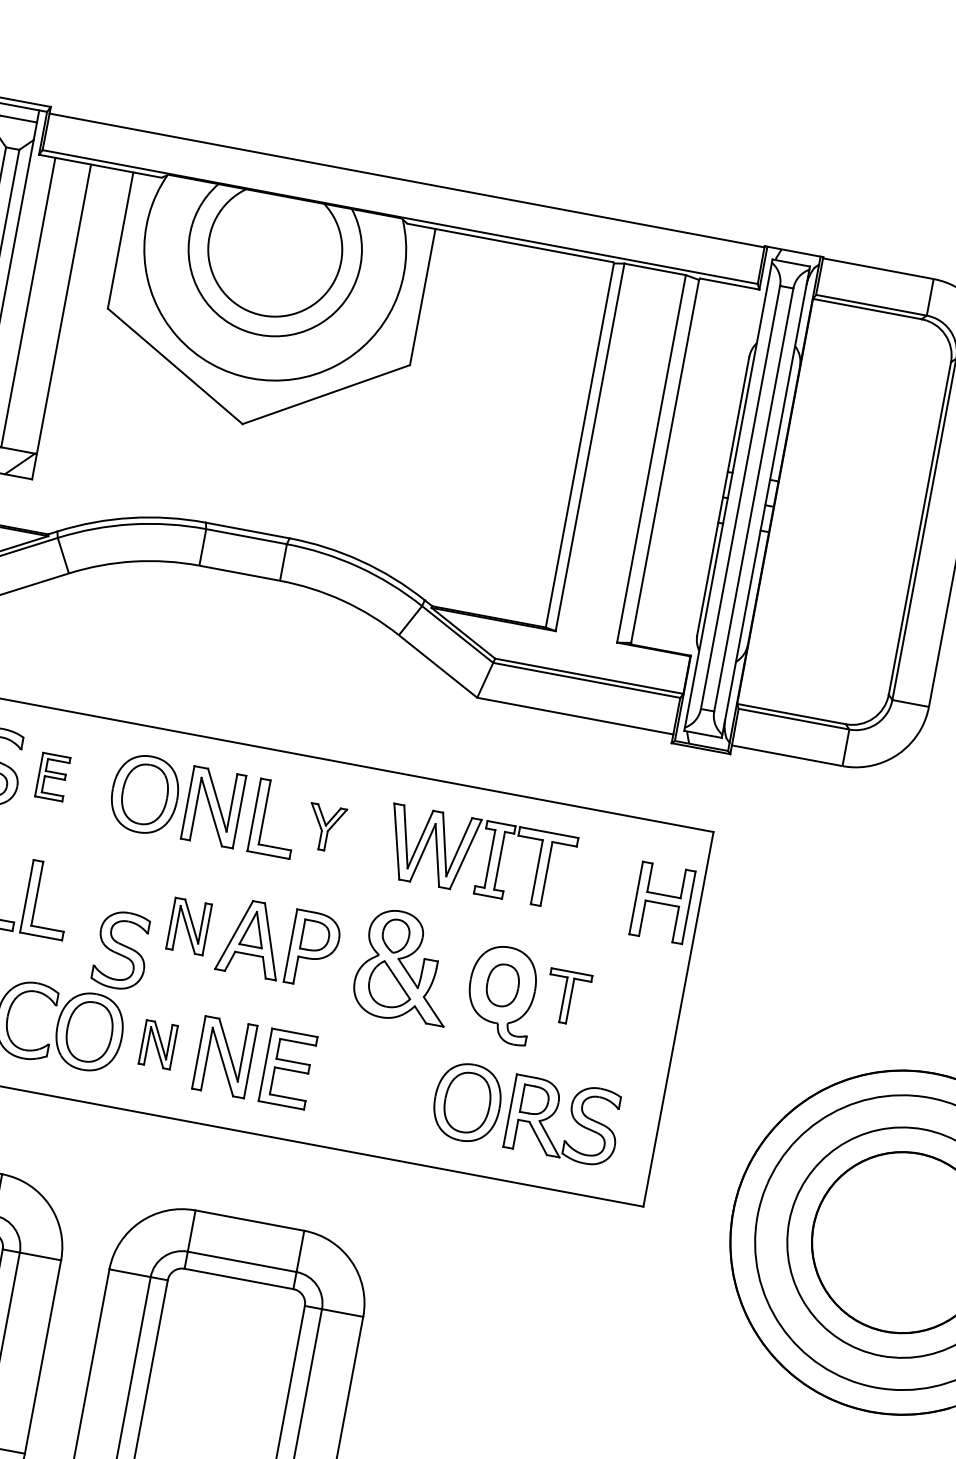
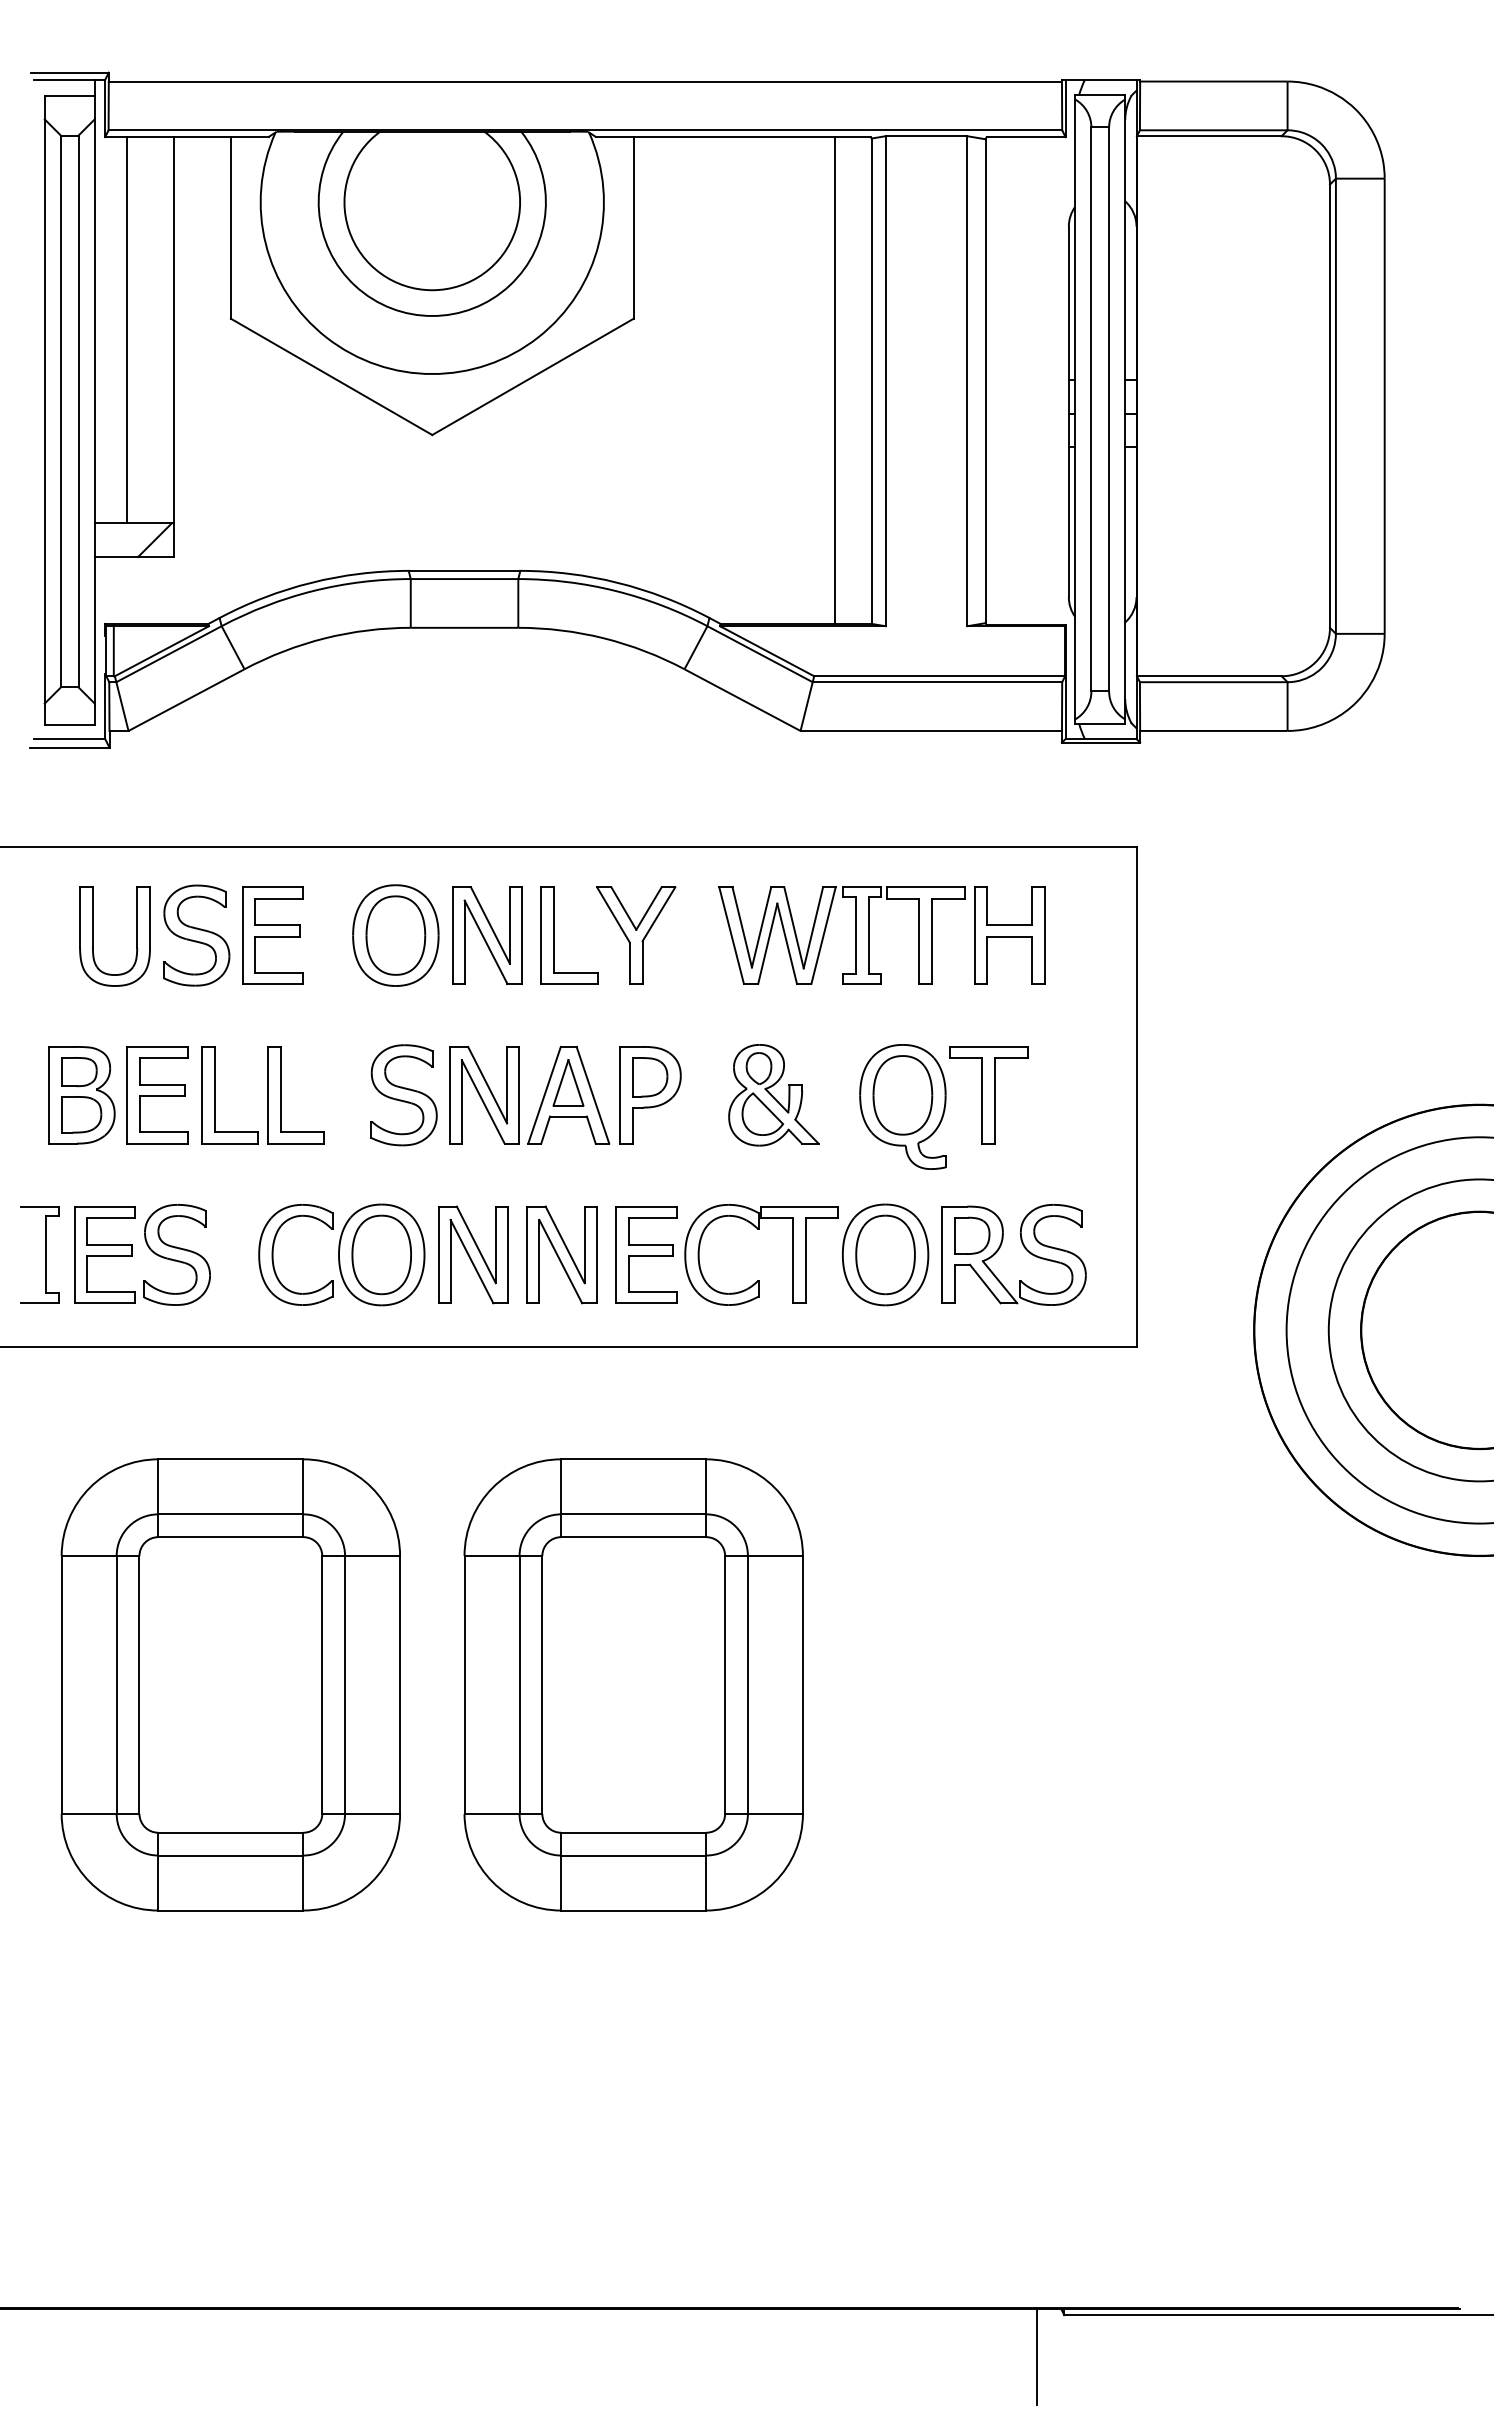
line: (552, 439) -> (835, 380), added
part: (52, 777) -> (272, 935), size x1.67
part: (325, 828) -> (636, 935), size x1.67
part: (662, 902) -> (1009, 935), moved
part: (189, 926) -> (484, 1094), size x1.43
part: (121, 950) -> (403, 1095), moved
part: (405, 967) -> (773, 1095), size x0.71
part: (502, 985) -> (902, 1095), size x1.43
part: (567, 997) -> (988, 1095), size x1.43
part: (158, 1044) -> (473, 1254), size x1.67
part: (376, 1065) -> (759, 1229), added

